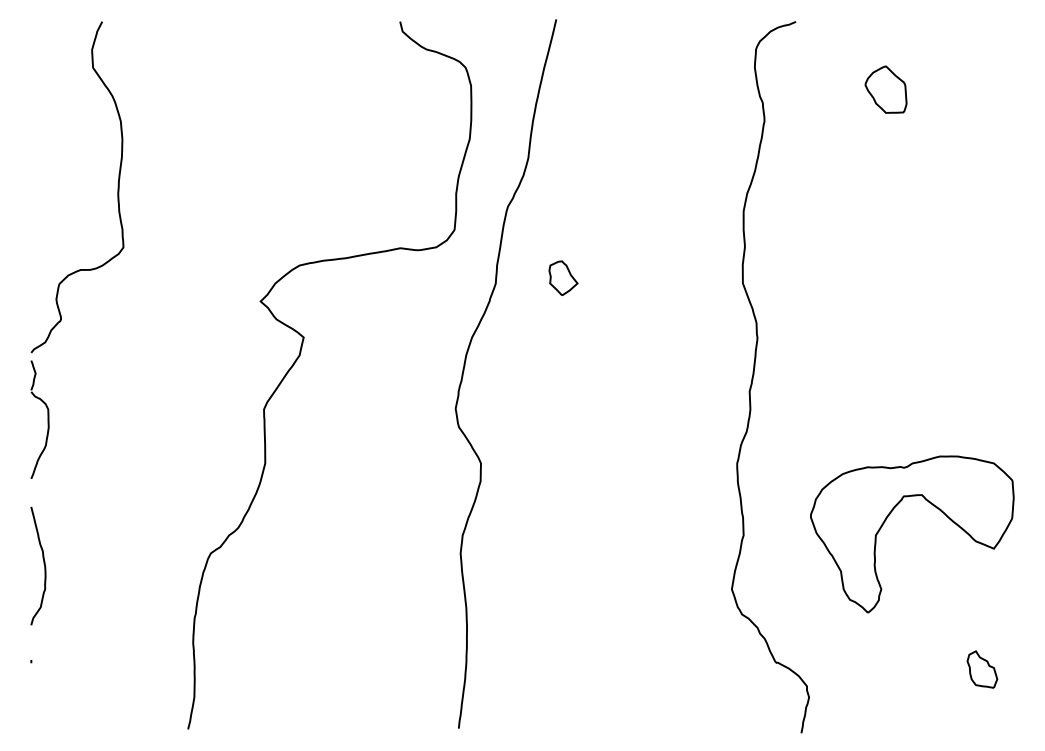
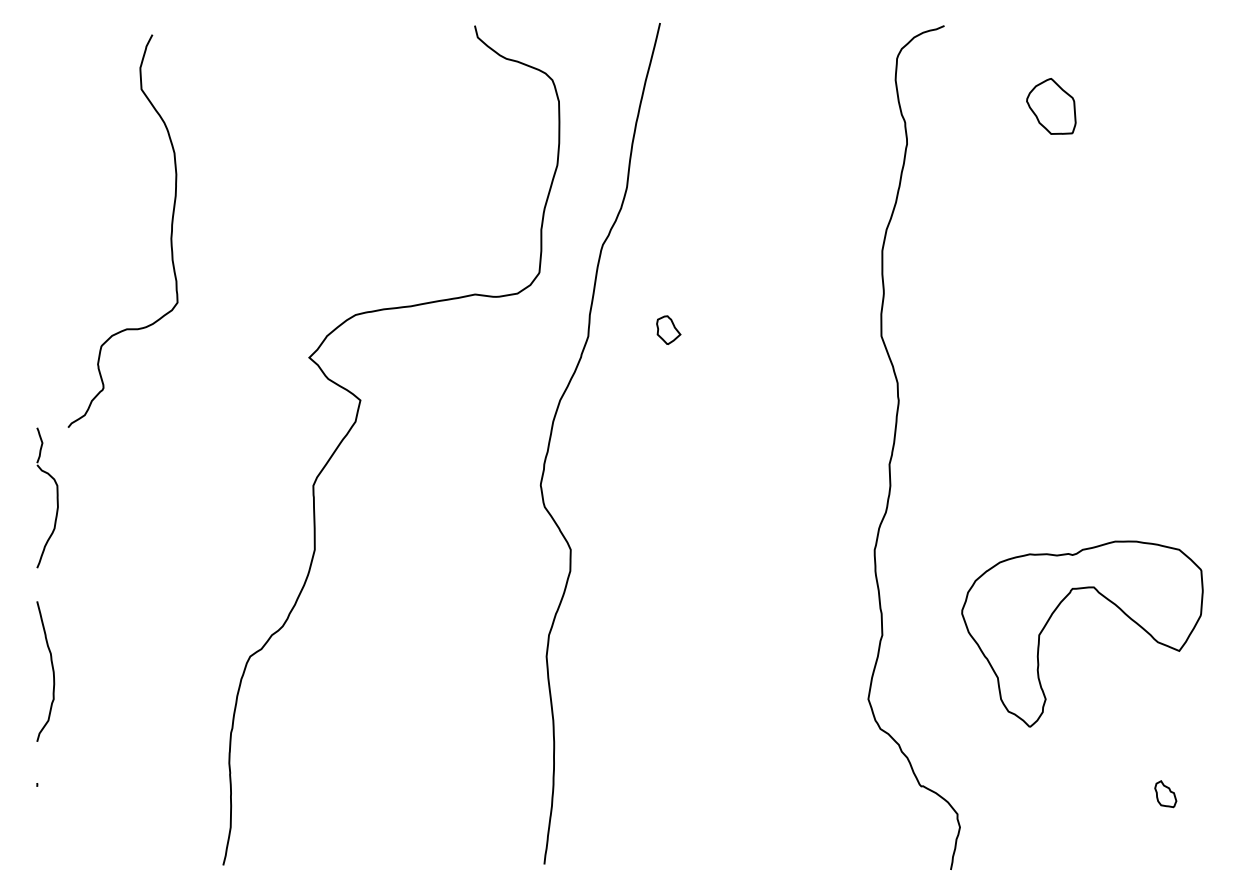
curve: (117, 189) -> (170, 233), moved
part: (563, 278) -> (668, 330), size x0.7
part: (982, 668) -> (1165, 793), size x0.6

